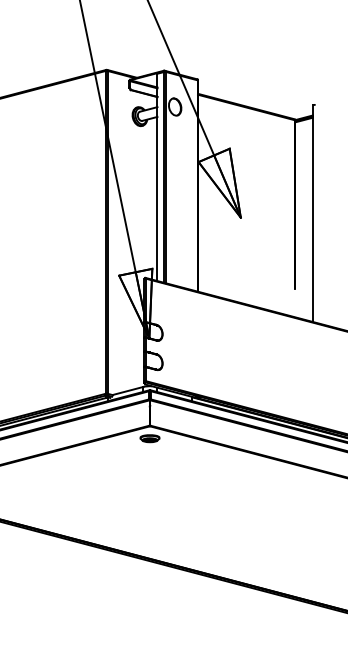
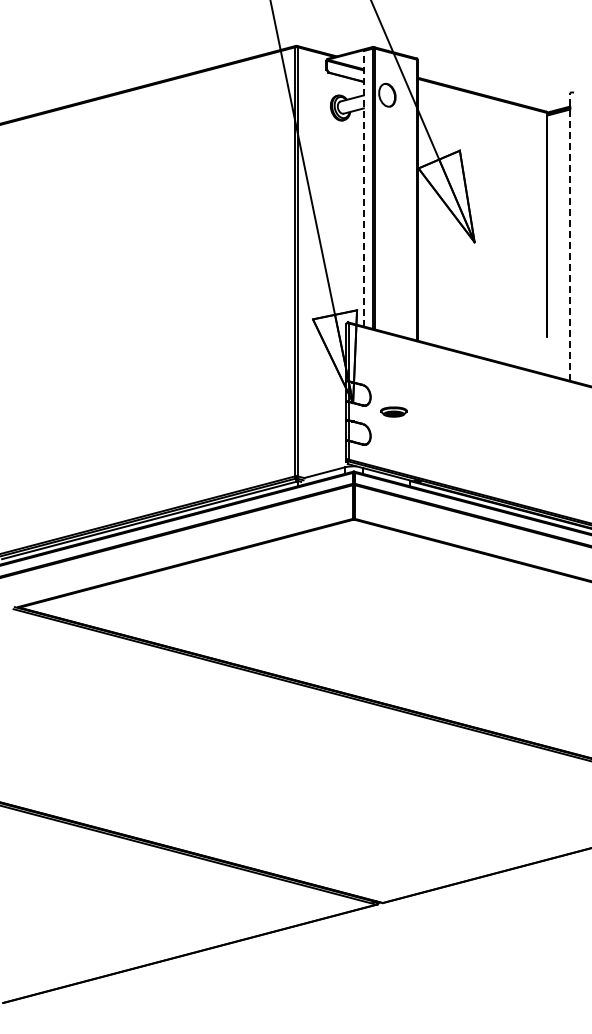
line: (157, 177) -> (363, 188), solid -> dashed
line: (312, 213) -> (570, 236), solid -> dashed
part: (149, 438) -> (393, 411), moved

